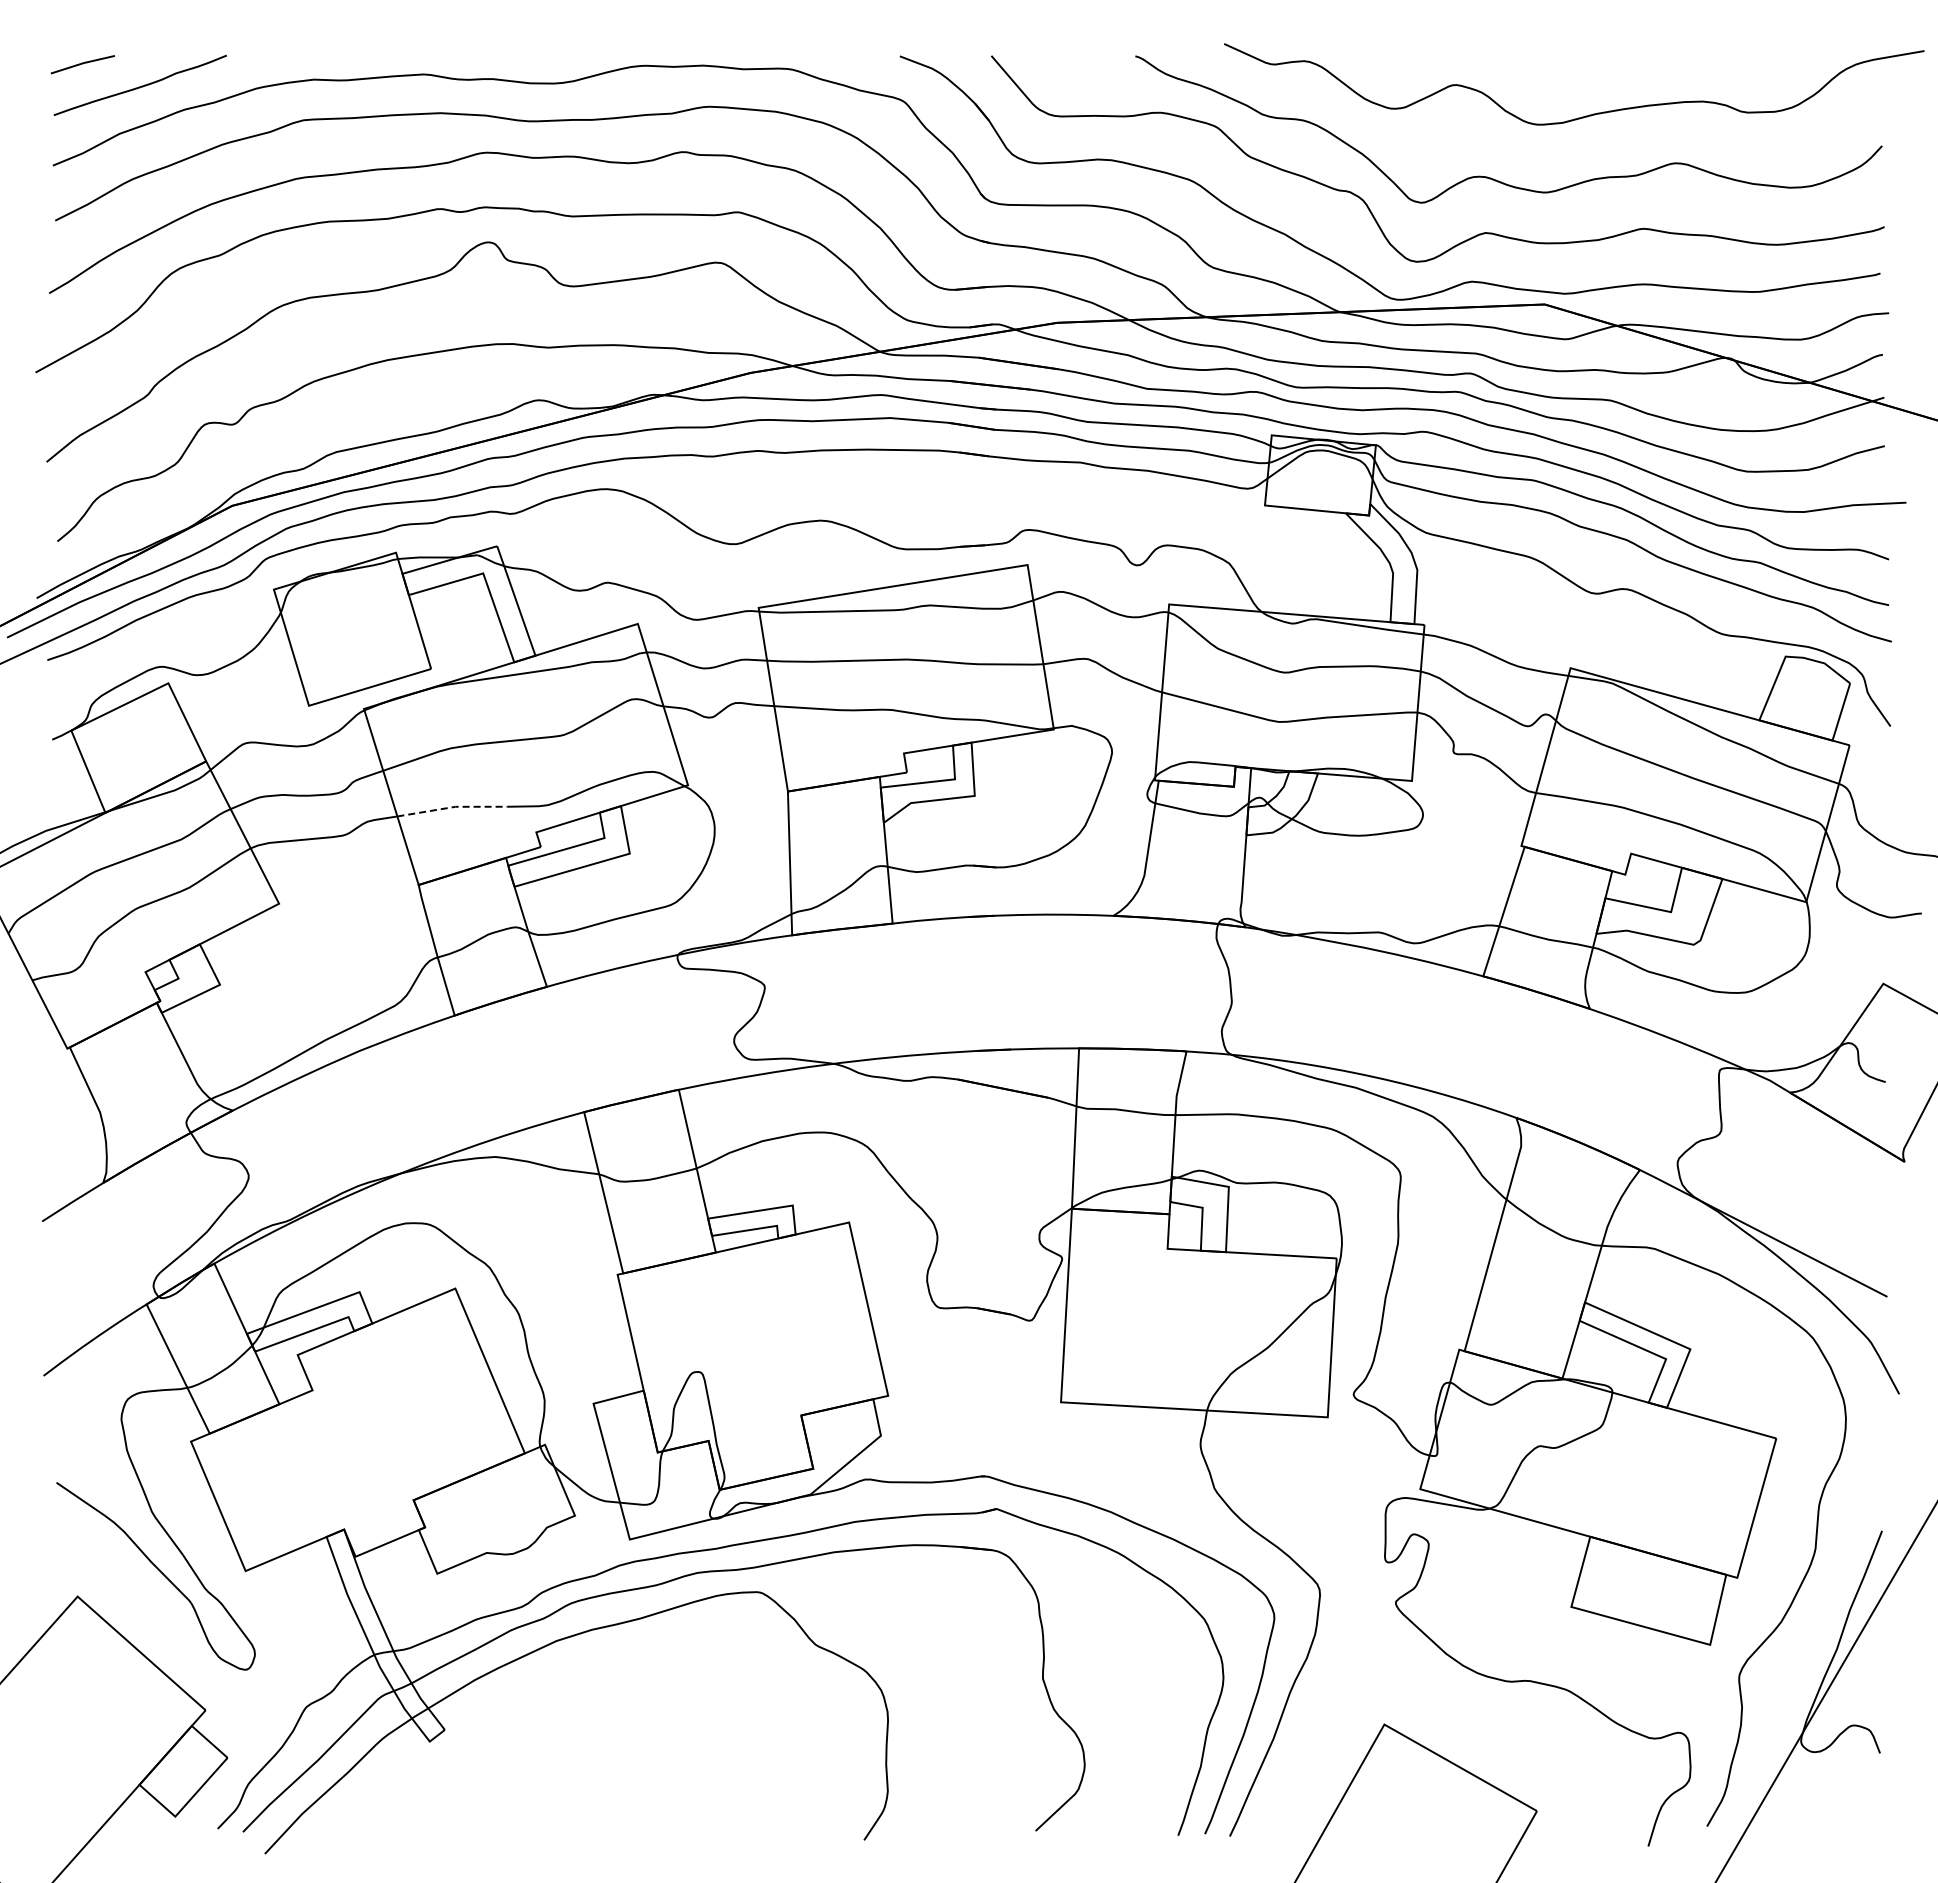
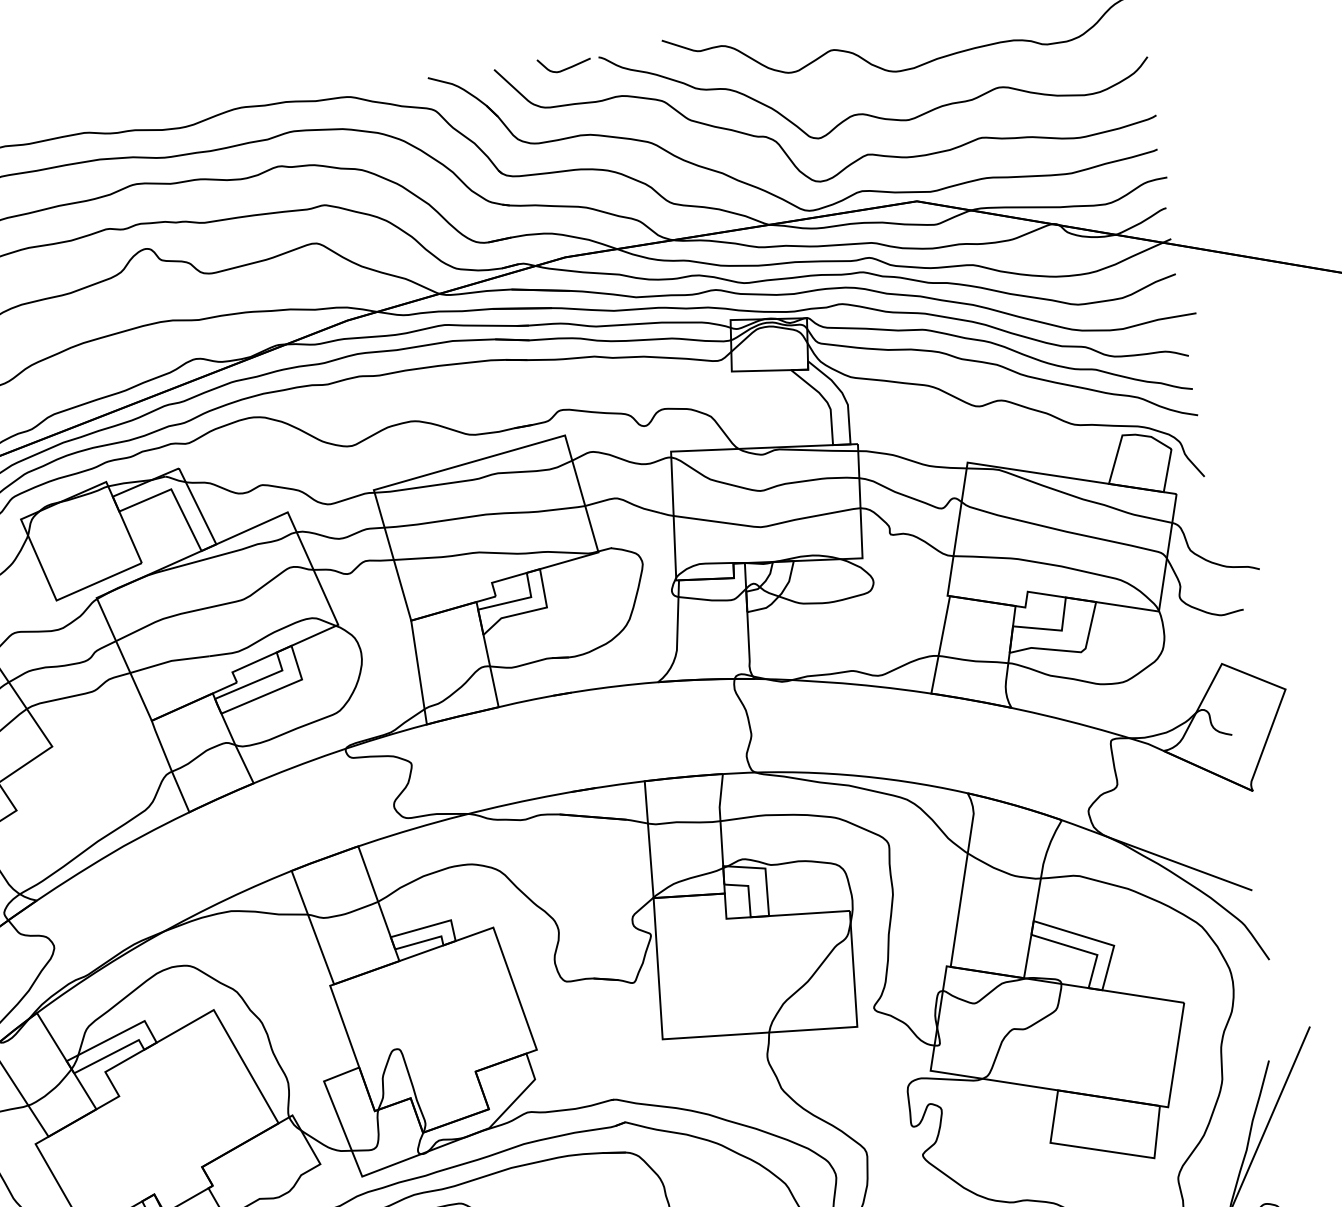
curve: (1090, 65) -> (566, 67), added
line: (453, 807) -> (170, 661), dashed -> solid

